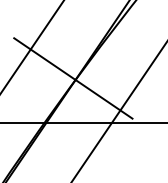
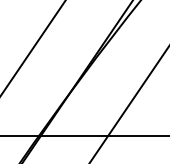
line: (73, 78) -> (68, 91), removed

